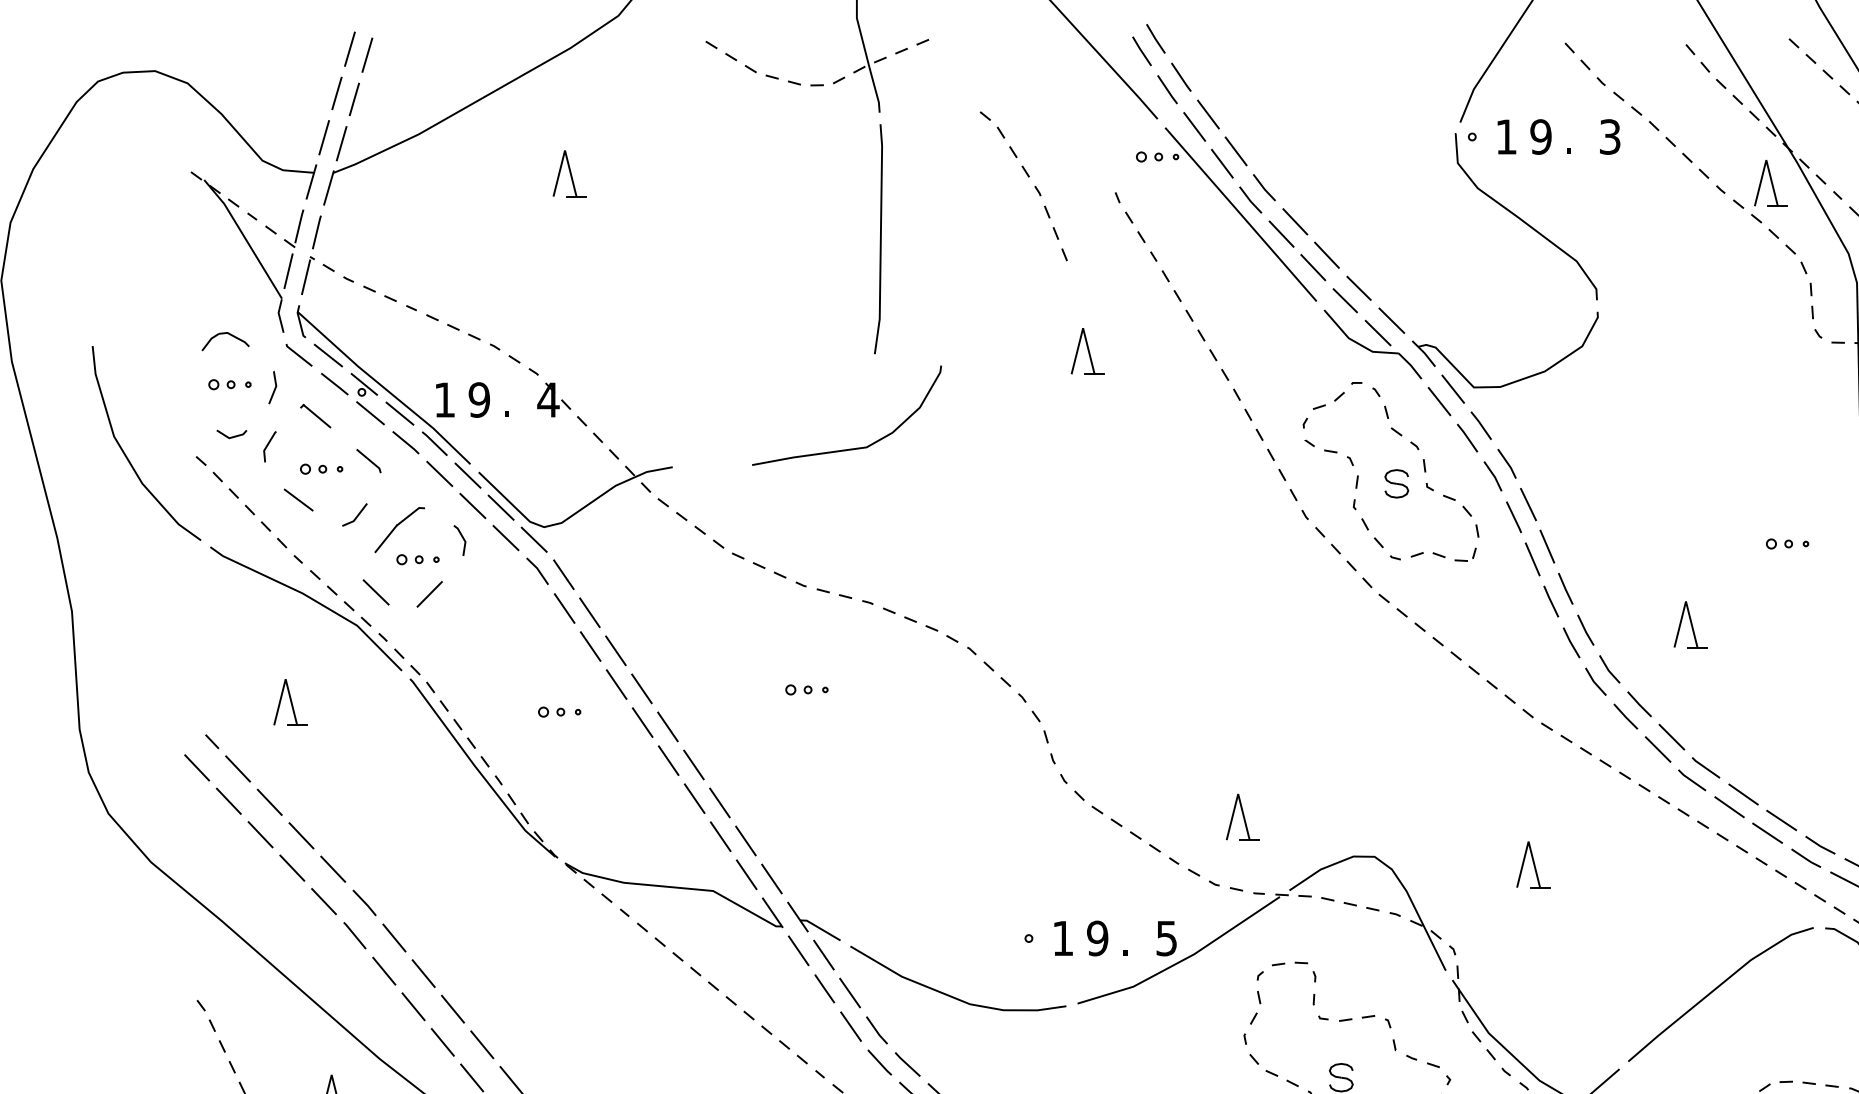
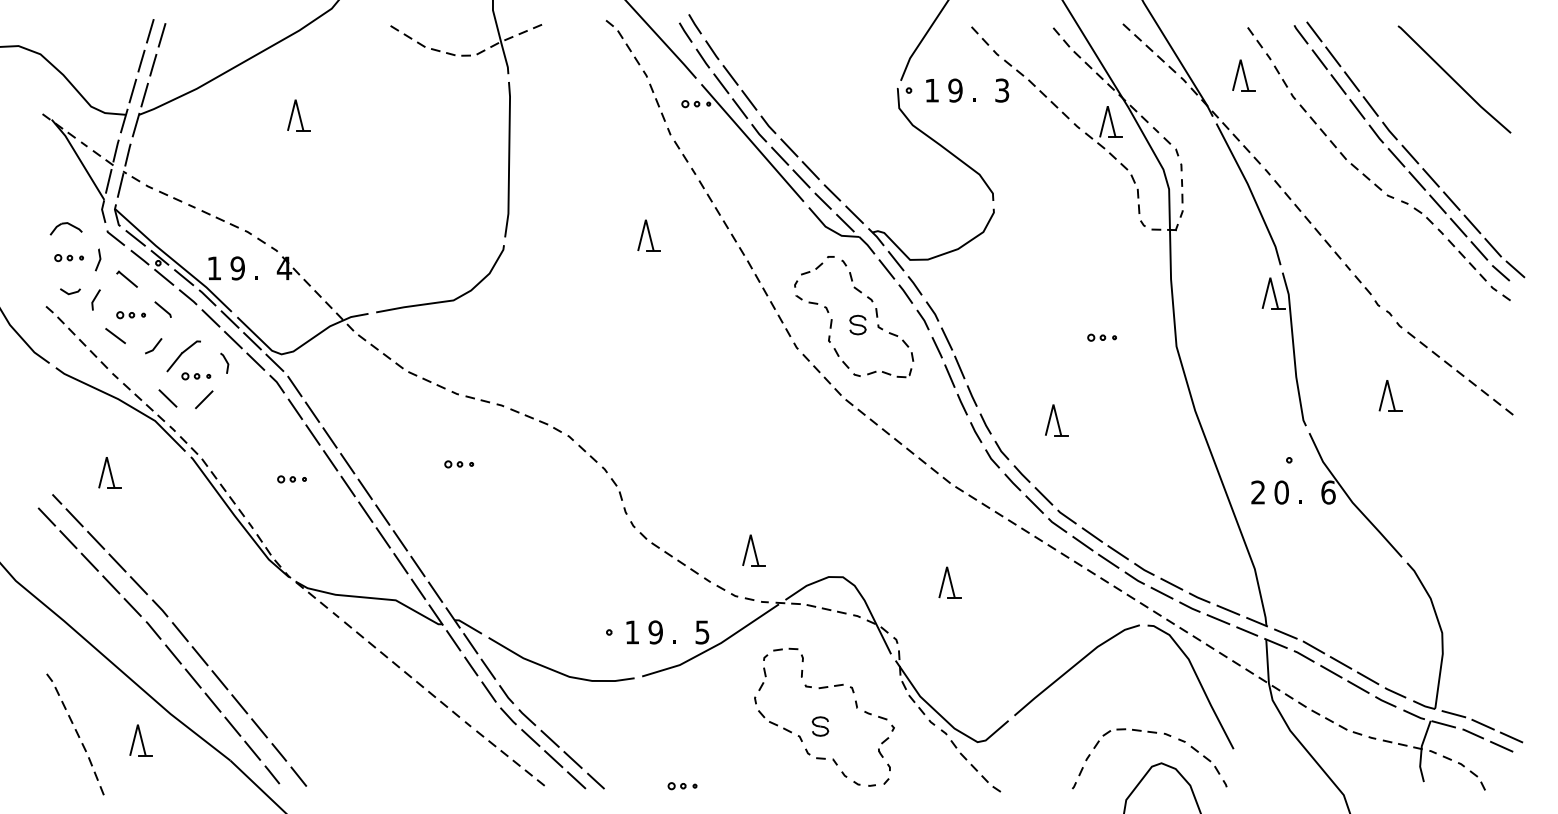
part: (1023, 185) -> (635, 70), moved
curve: (851, 447) -> (443, 300), moved
part: (1786, 543) -> (1101, 337), moved

